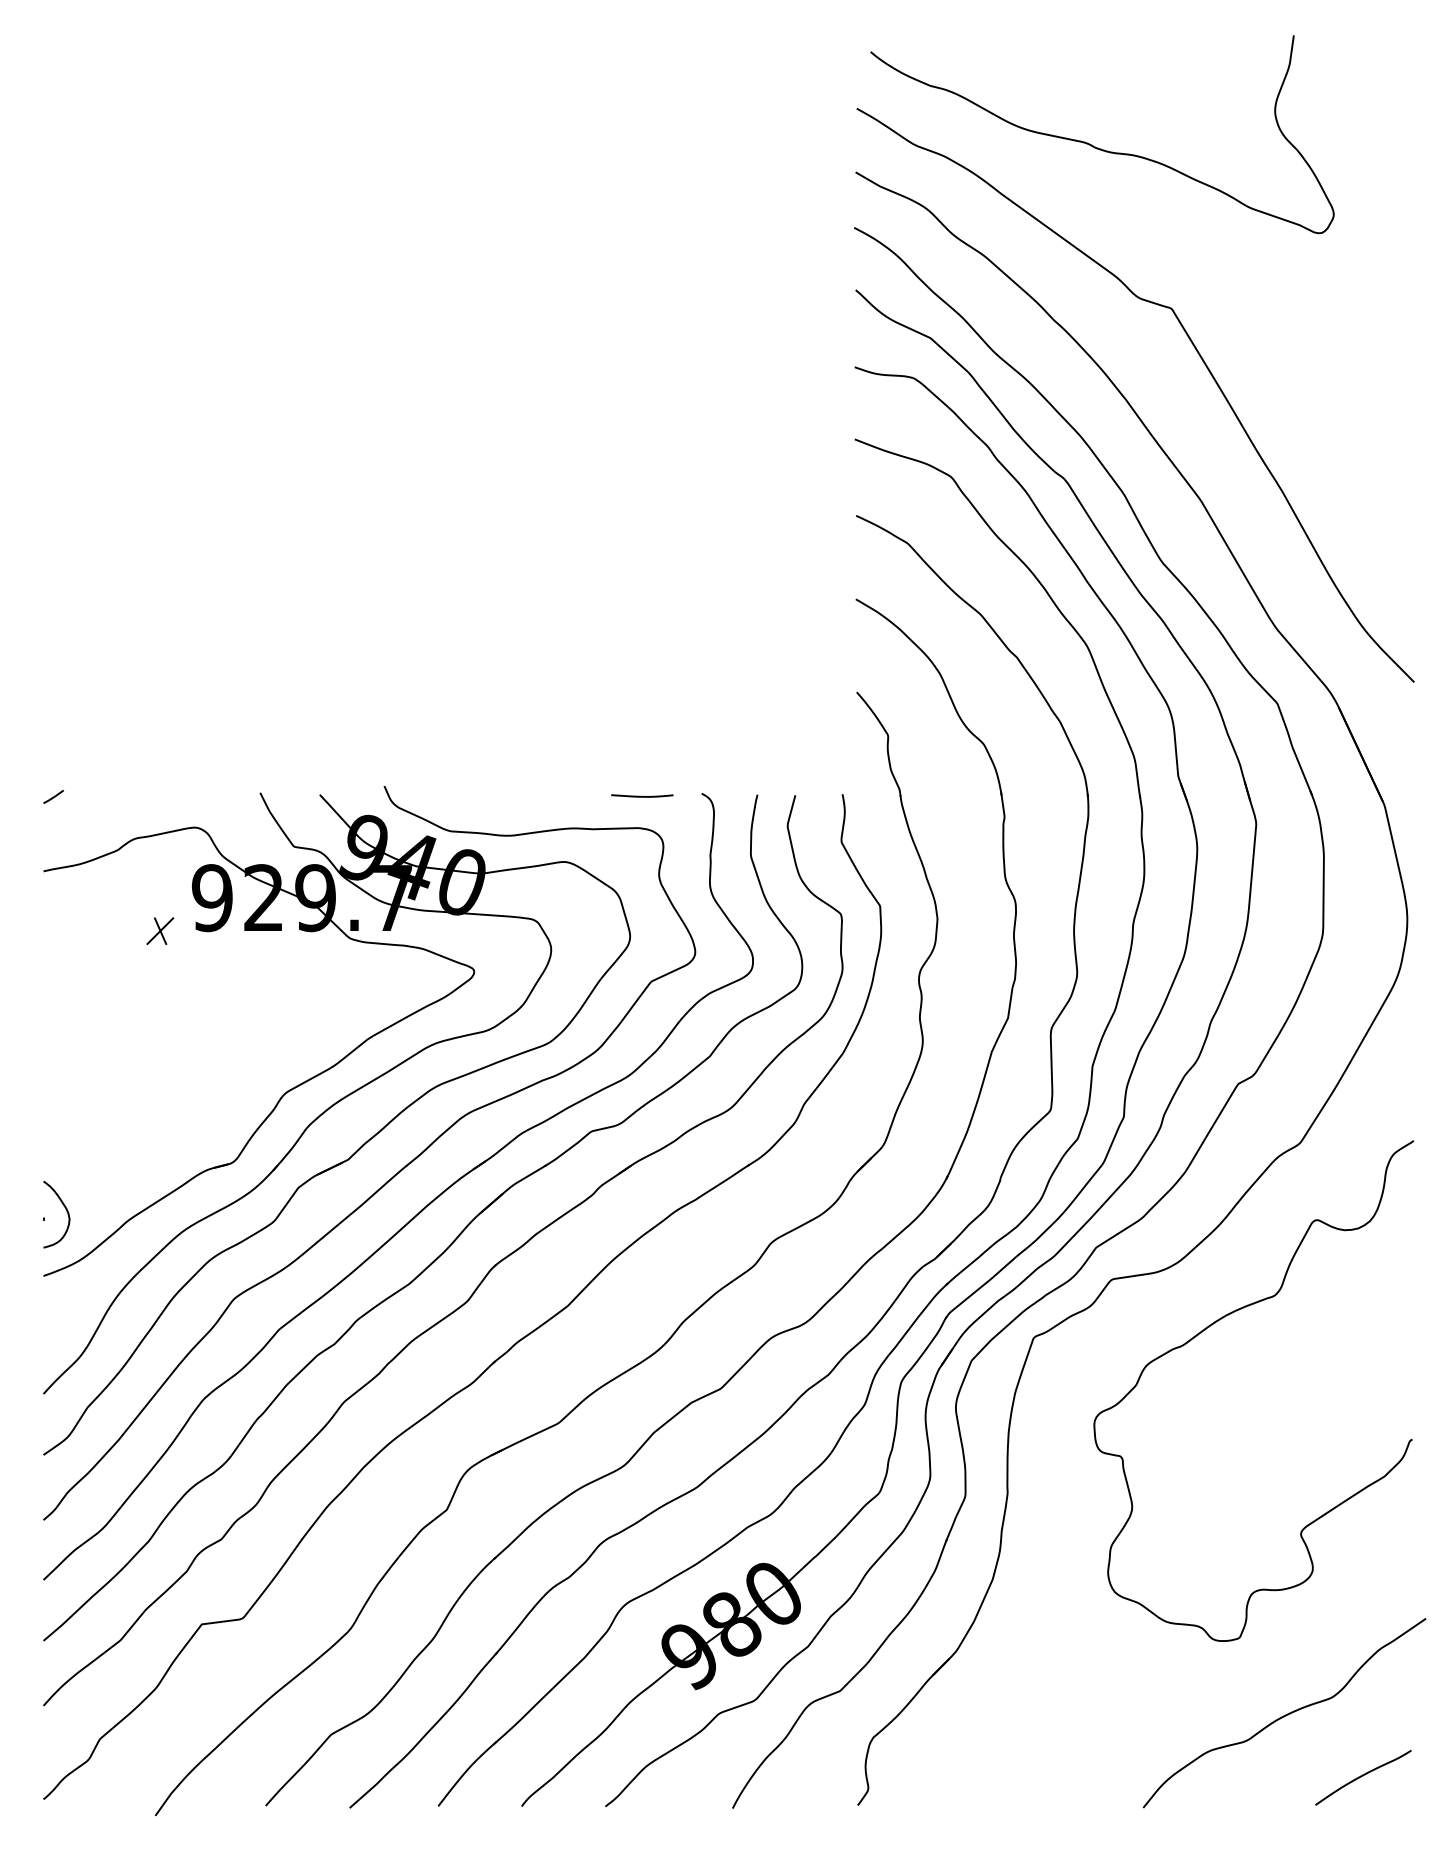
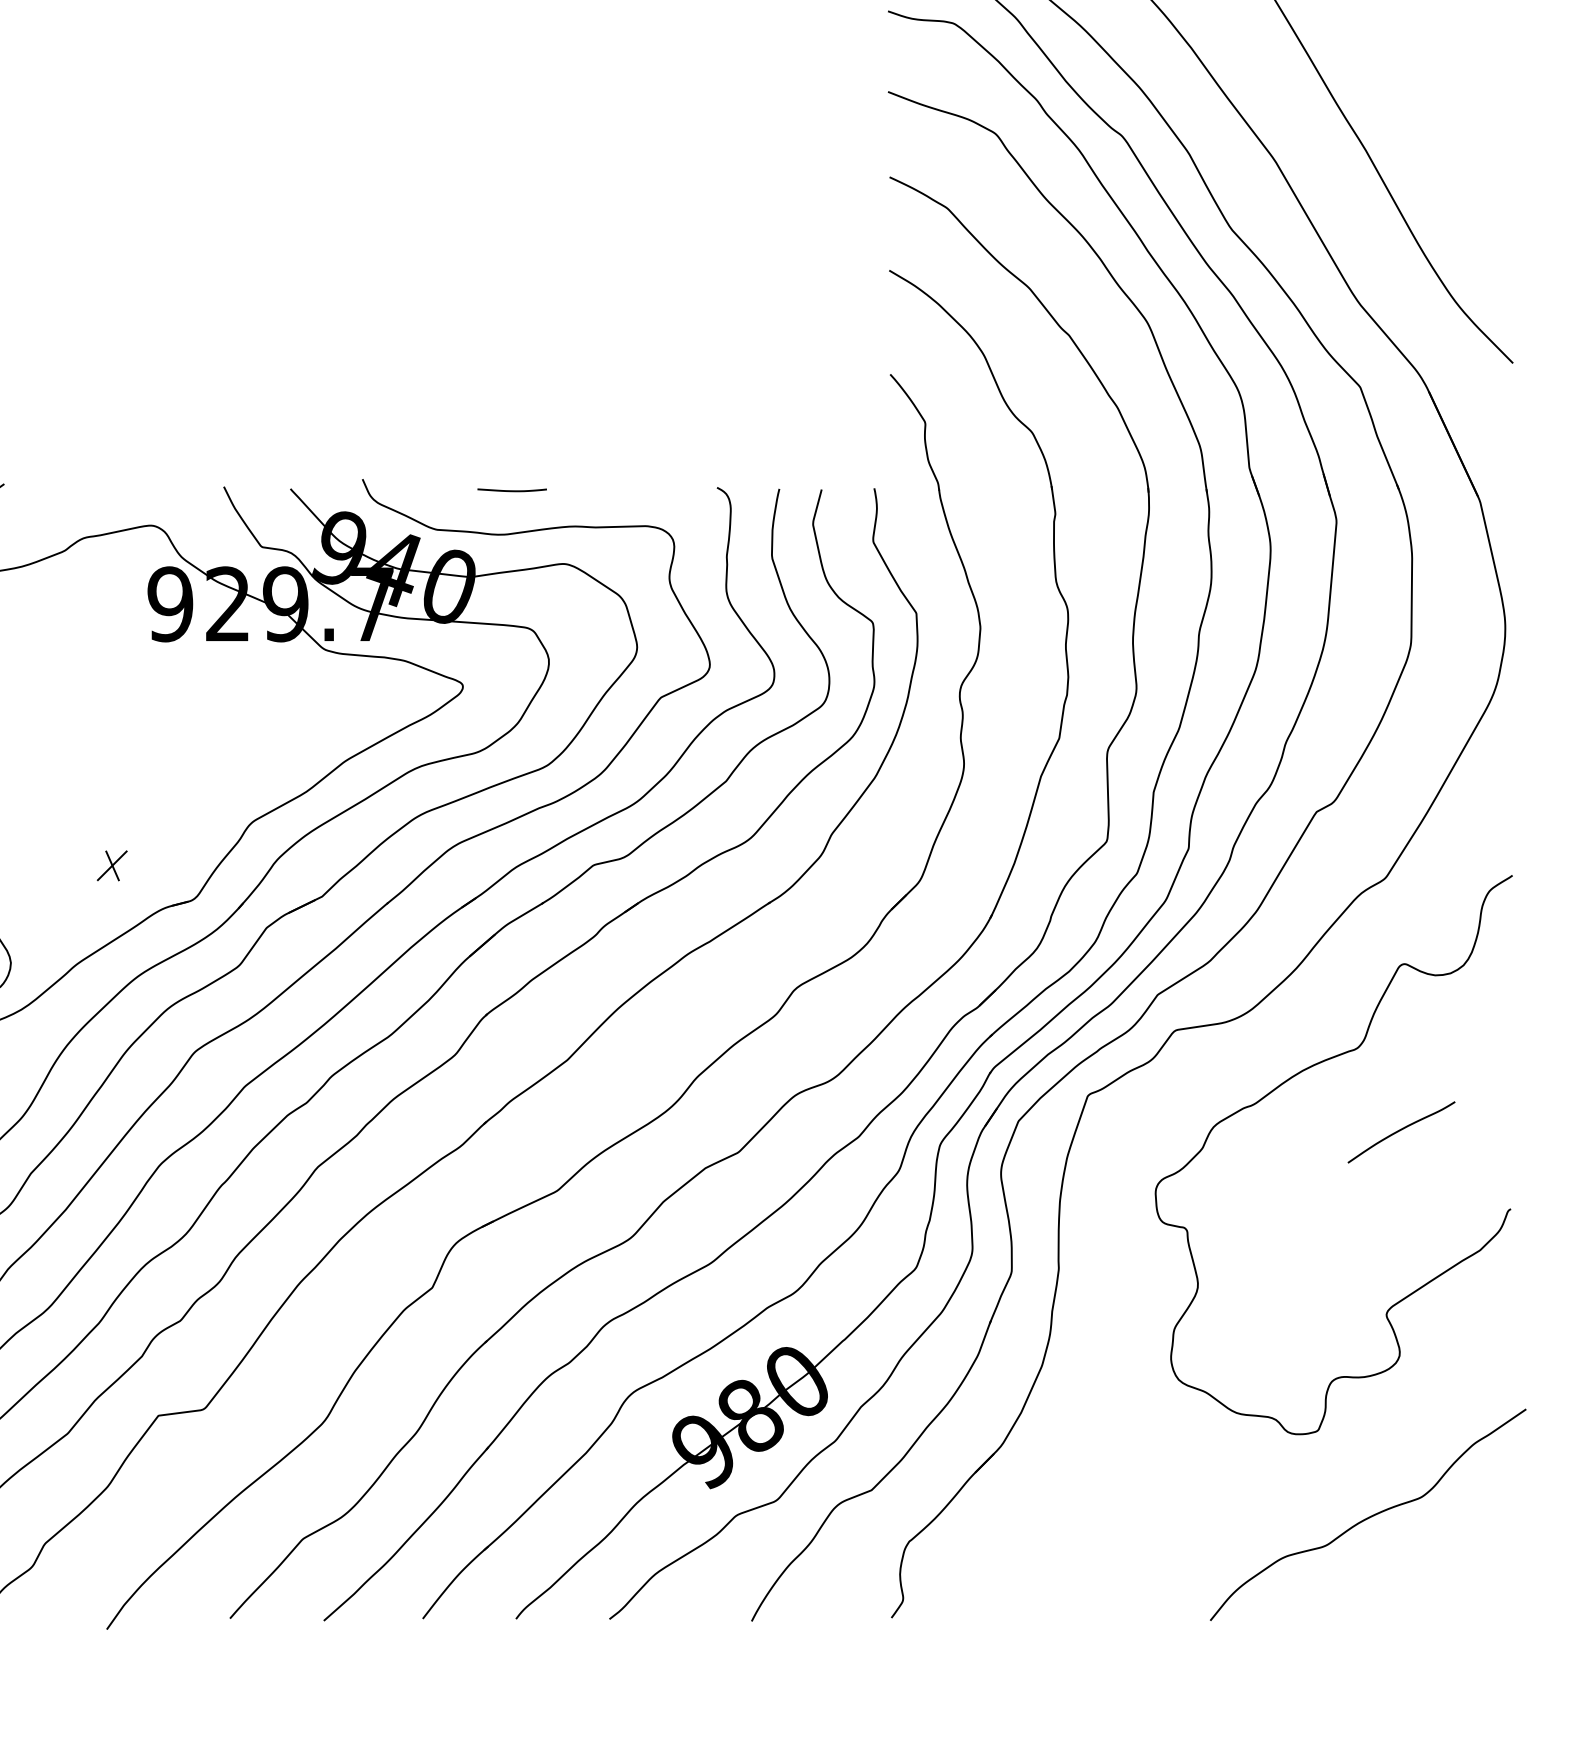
line: (641, 795) -> (511, 489), moved
part: (160, 930) -> (112, 865), moved
curve: (1363, 1776) -> (1401, 1130), moved

